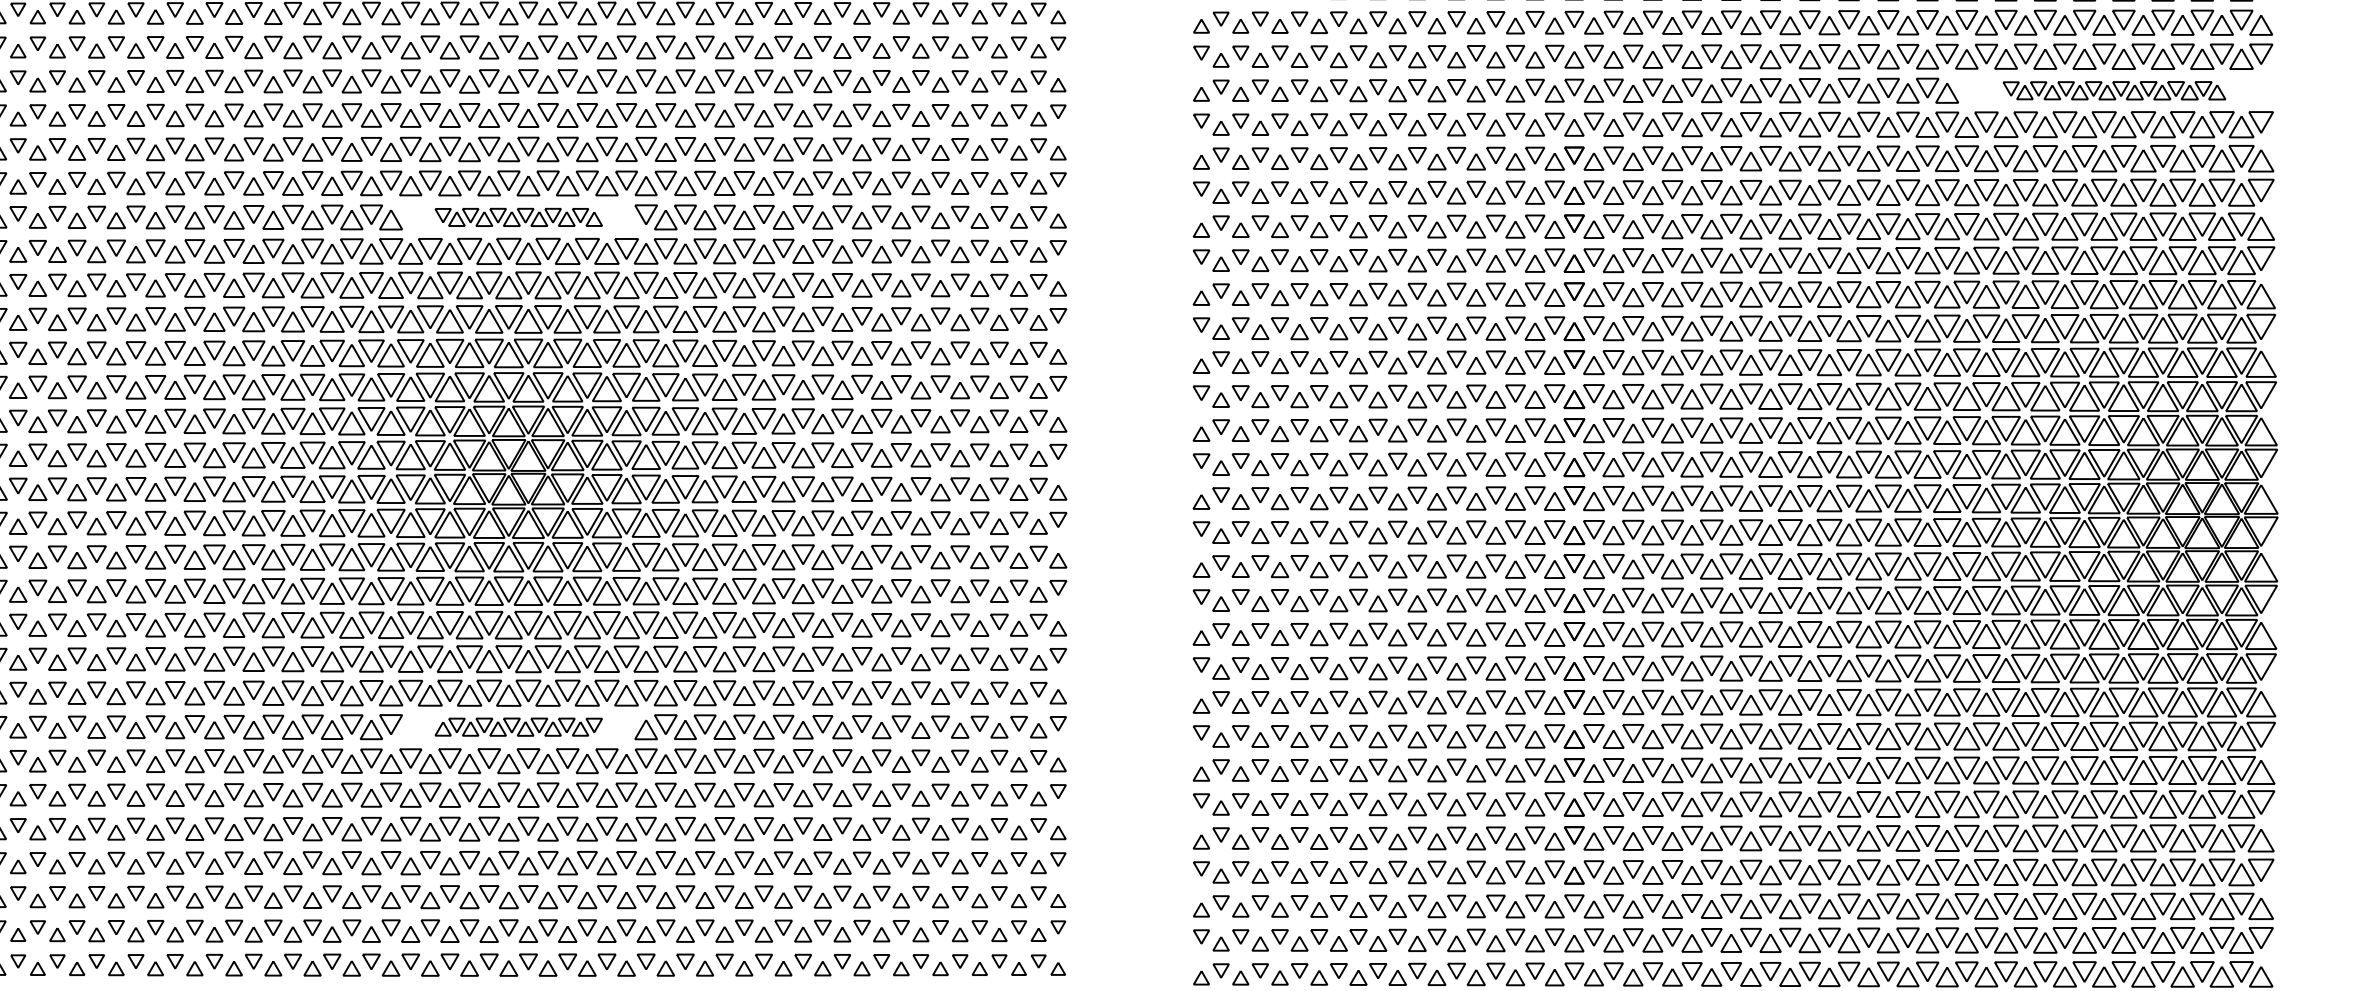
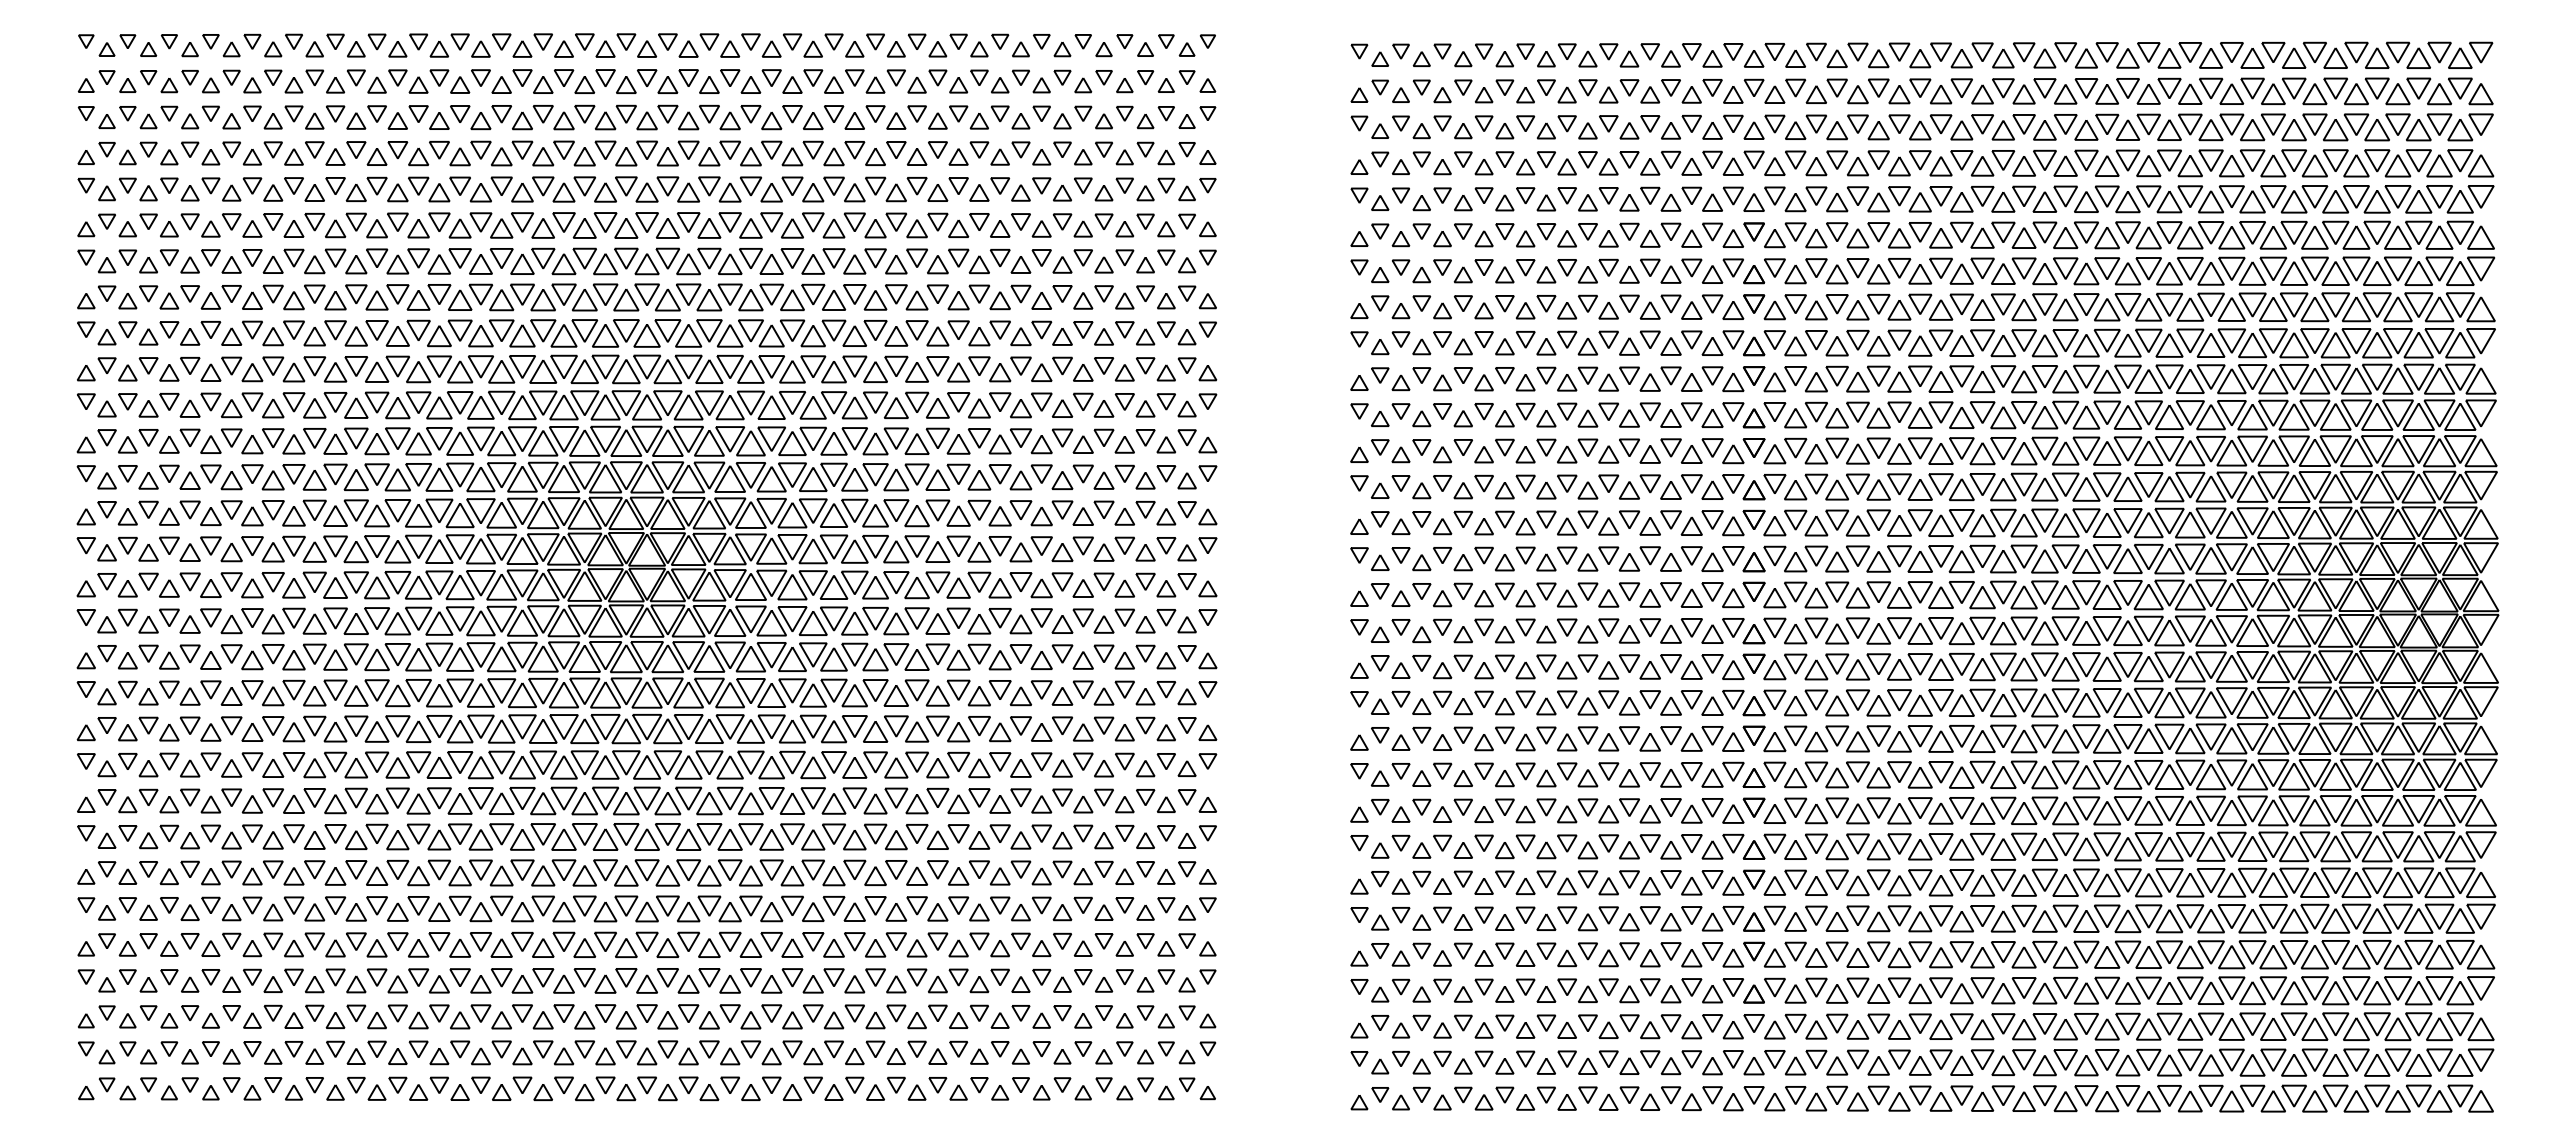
part: (2114, 90) -> (2325, 163), size x1.43
part: (518, 217) -> (636, 297), size x1.43
part: (518, 726) -> (636, 836), size x1.43

